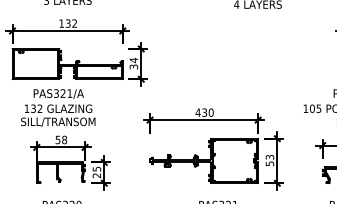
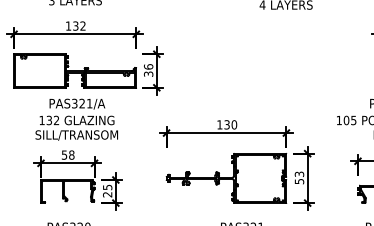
text: (133, 60) -> (148, 66), 34 -> 36
text: (57, 107) -> (76, 119), moved
text: (197, 112) -> (219, 124), 430 -> 130

